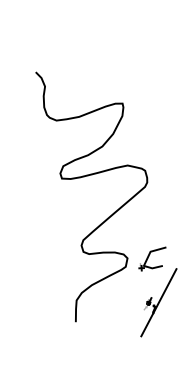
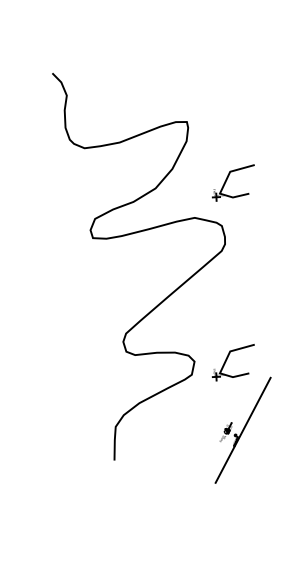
part: (152, 142) -> (233, 182), added

